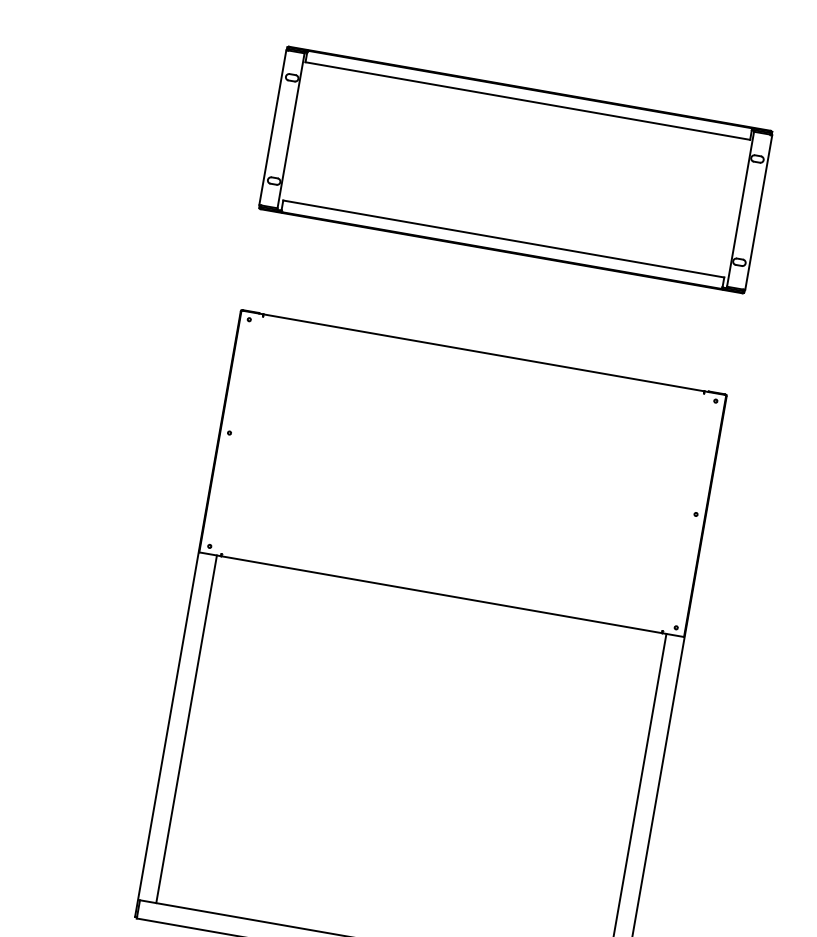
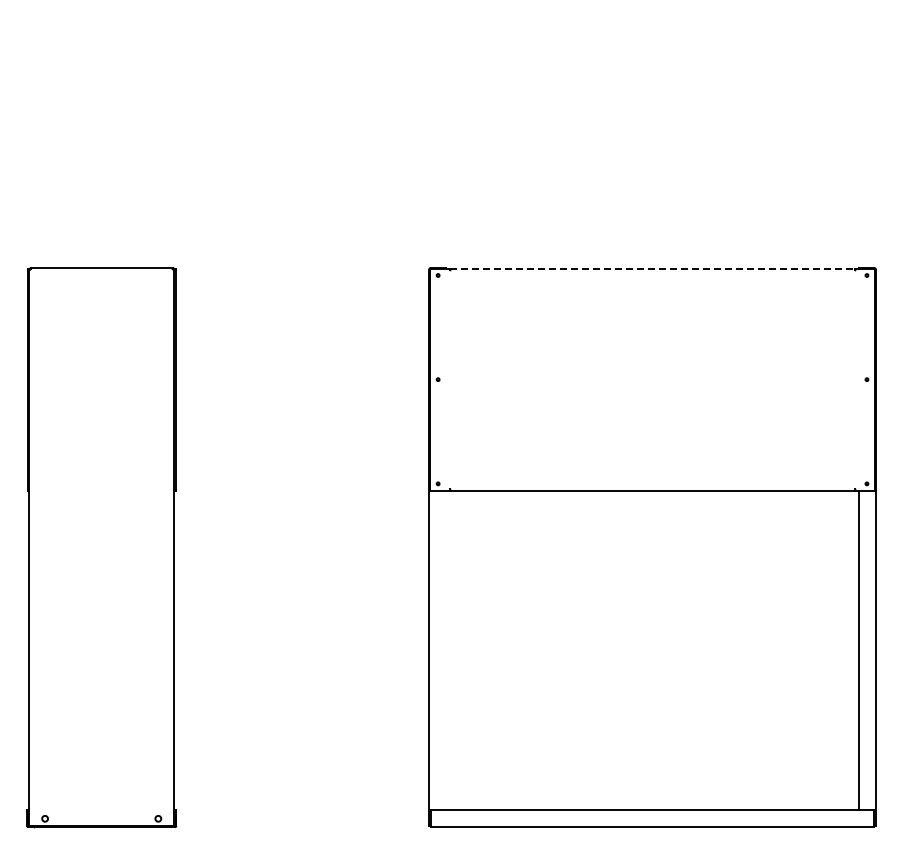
part: (515, 170) -> (652, 100), removed
line: (483, 352) -> (652, 268), solid -> dashed
line: (186, 729) -> (445, 650), removed

